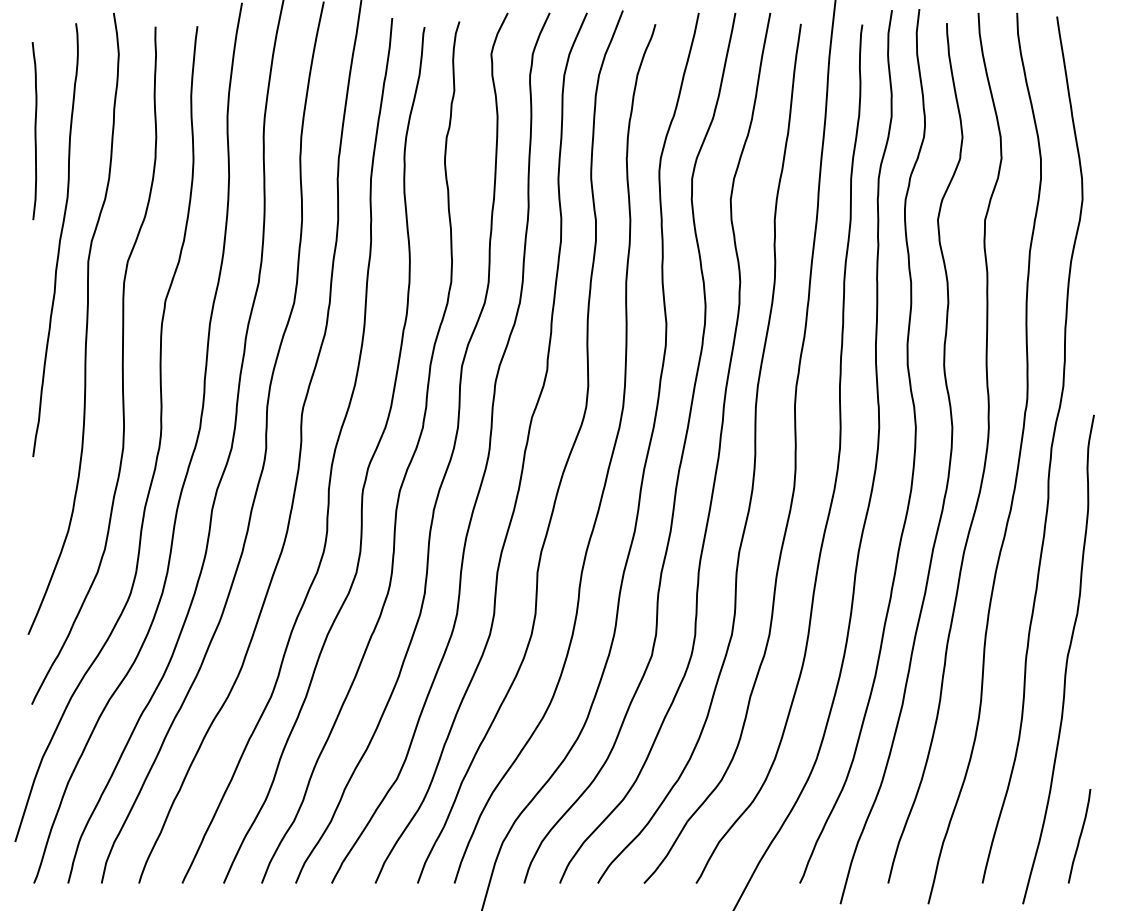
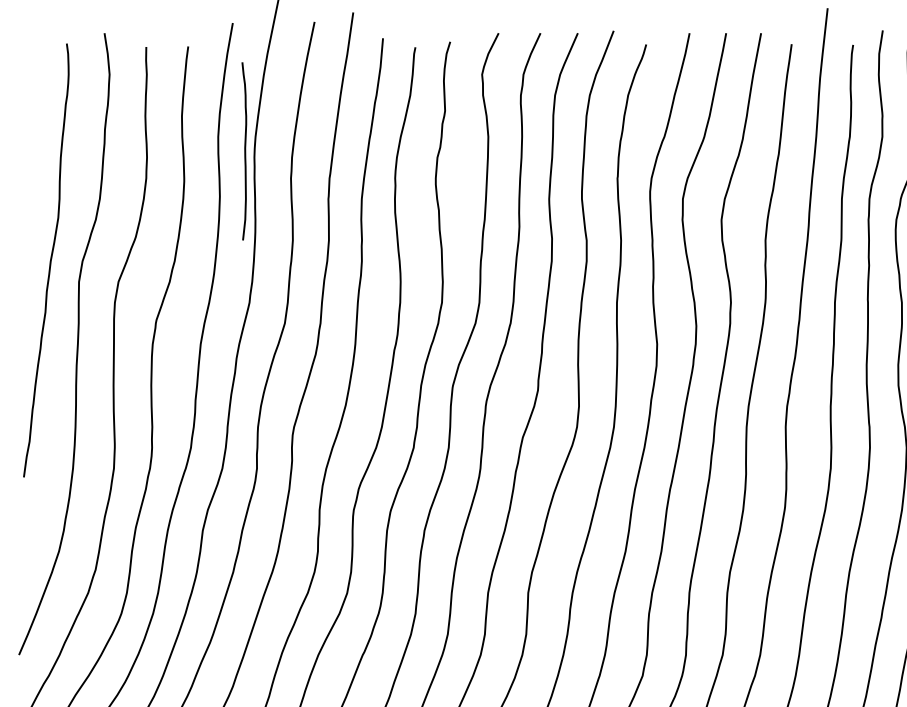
curve: (34, 131) -> (244, 151), moved

